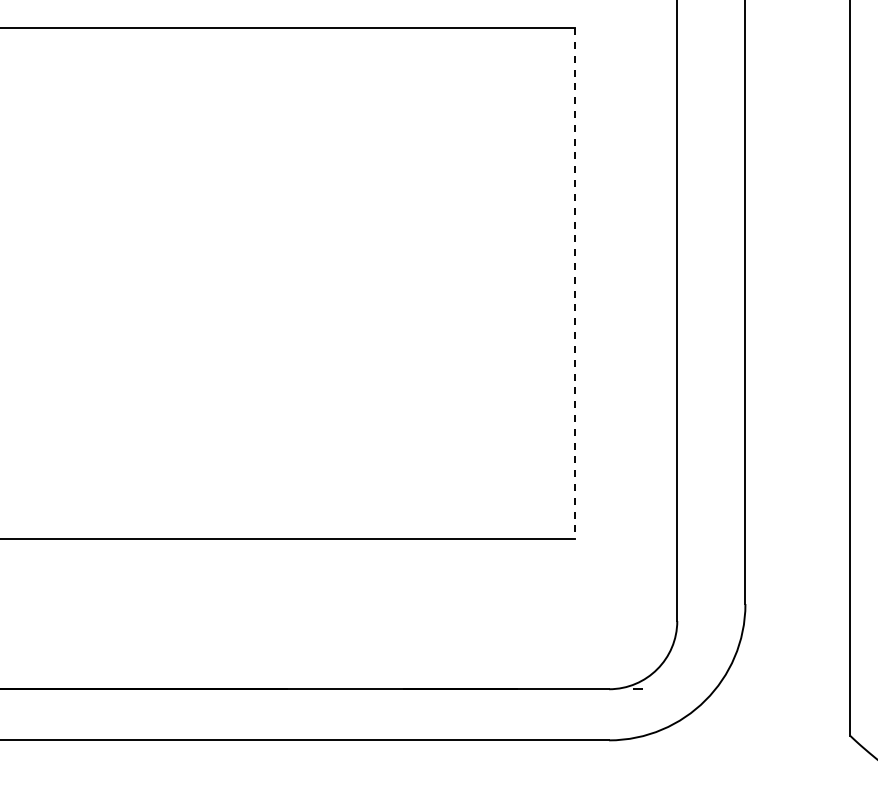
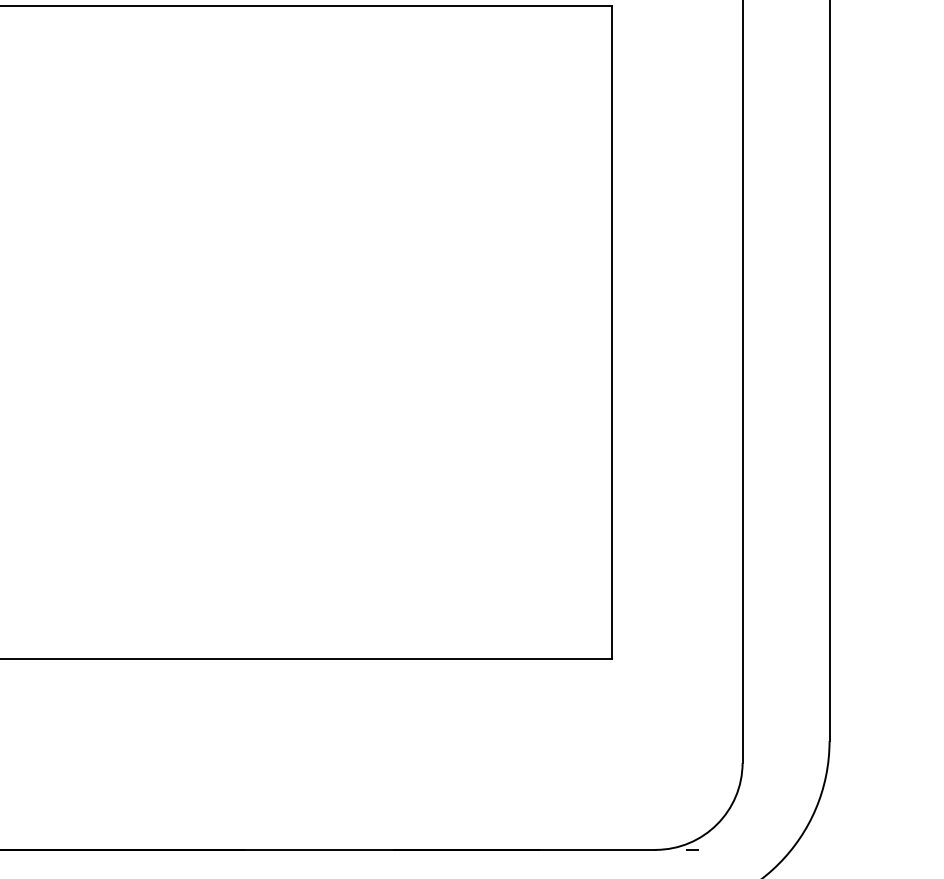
line: (575, 283) -> (612, 332), dashed -> solid

